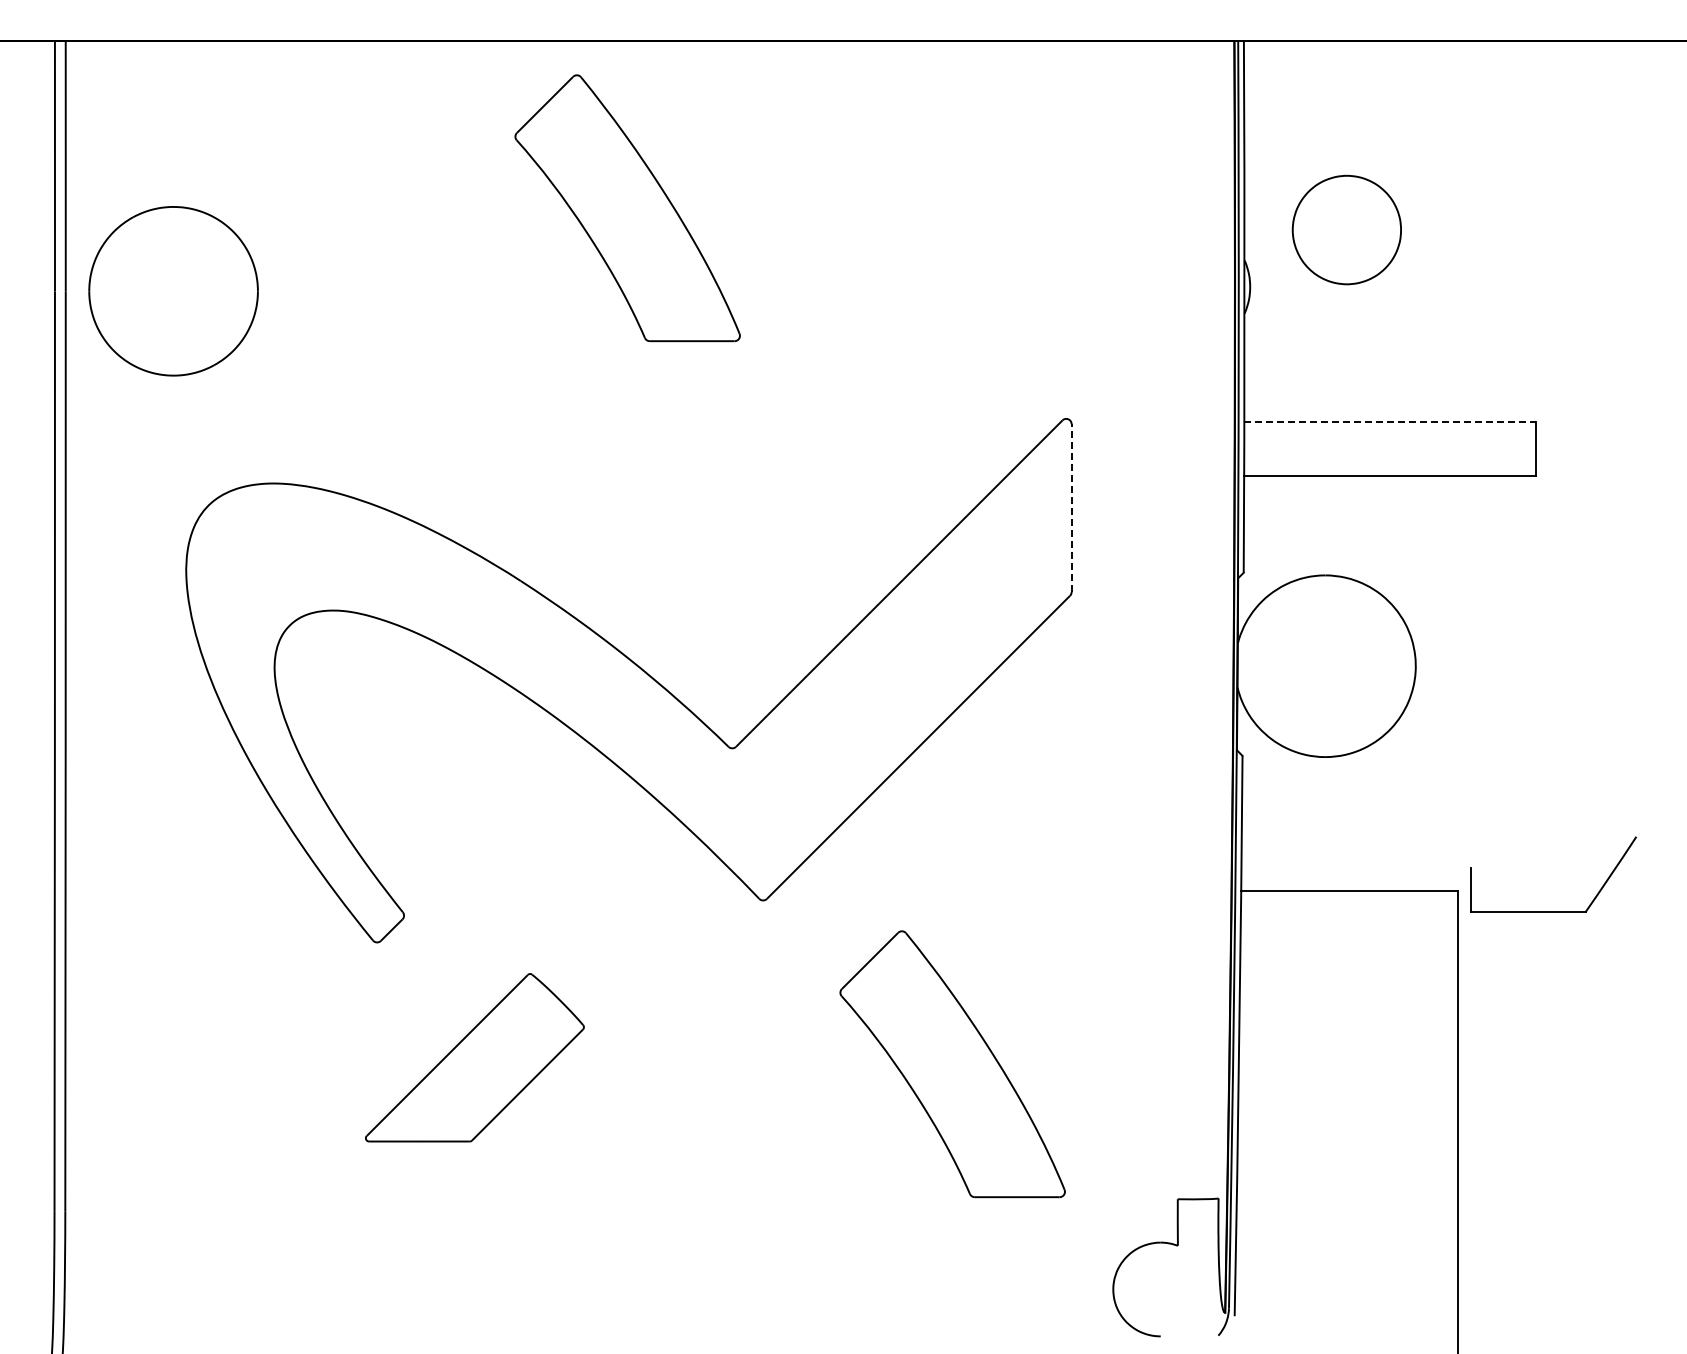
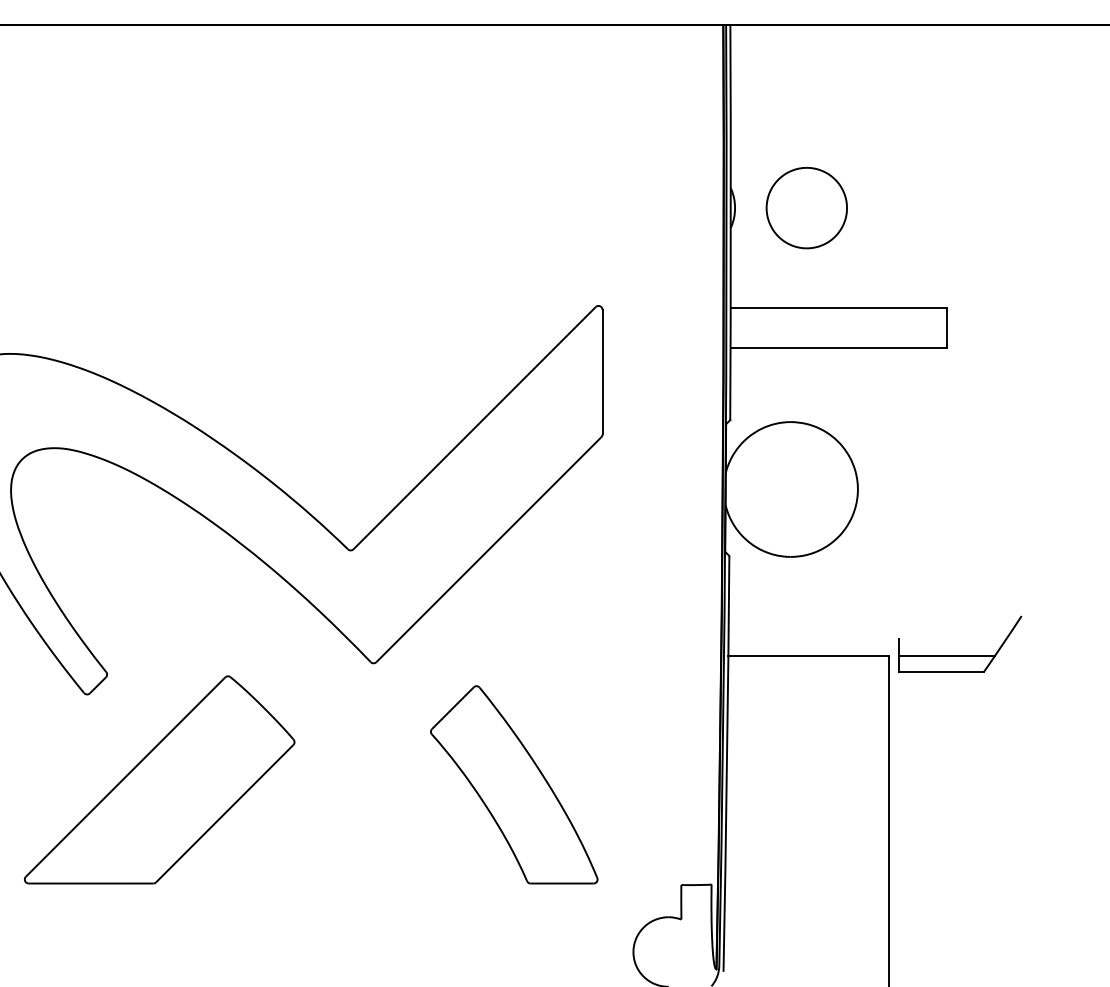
part: (627, 208) -> (272, 149), removed
part: (1346, 229) -> (806, 207), moved
line: (1389, 421) -> (838, 307), dashed -> solid
line: (1071, 508) -> (602, 372), dashed -> solid
line: (1535, 890) -> (946, 655), added
part: (474, 1057) -> (159, 779), size x1.67

